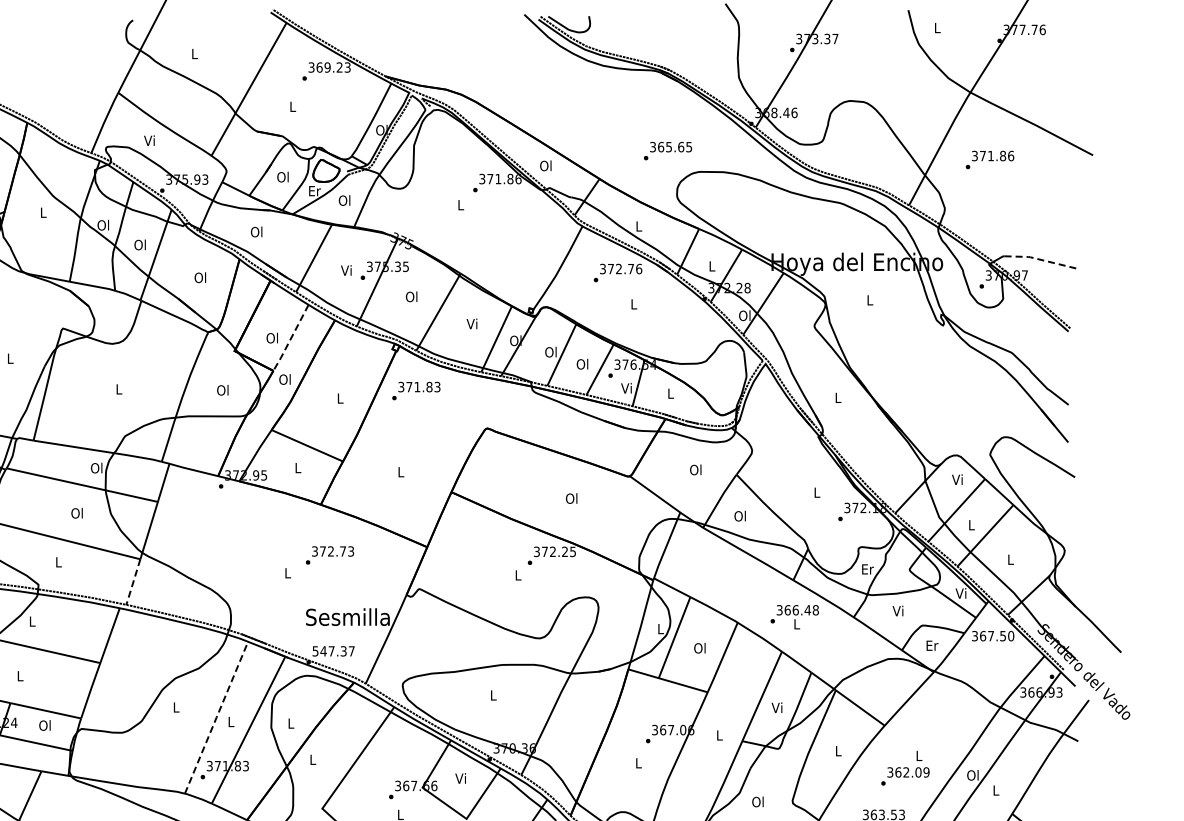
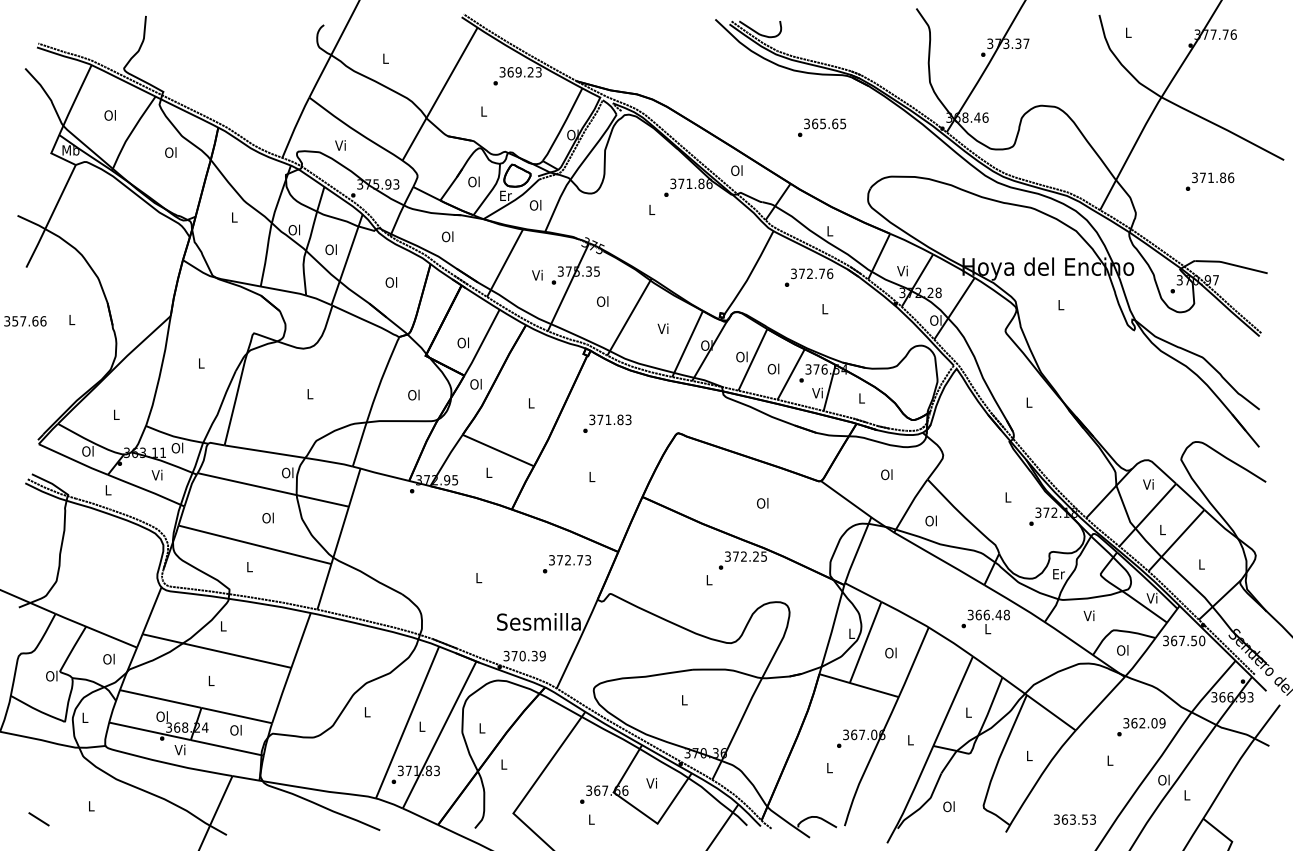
text: (668, 150) -> (822, 127), moved
text: (989, 159) -> (1209, 181), moved
line: (1040, 259) -> (1231, 264), dashed -> solid
text: (711, 265) -> (902, 270), L -> Vi
line: (291, 338) -> (482, 343), dashed -> solid
text: (416, 390) -> (607, 423), moved
text: (330, 555) -> (567, 564), moved
line: (133, 581) -> (324, 586), dashed -> solid
text: (932, 645) -> (1123, 650), Er -> Ol
text: (333, 650) -> (524, 655), 547.37 -> 370.39
text: (776, 707) -> (967, 712), Vi -> L
line: (216, 717) -> (407, 722), dashed -> solid
text: (905, 776) -> (1141, 727), moved

